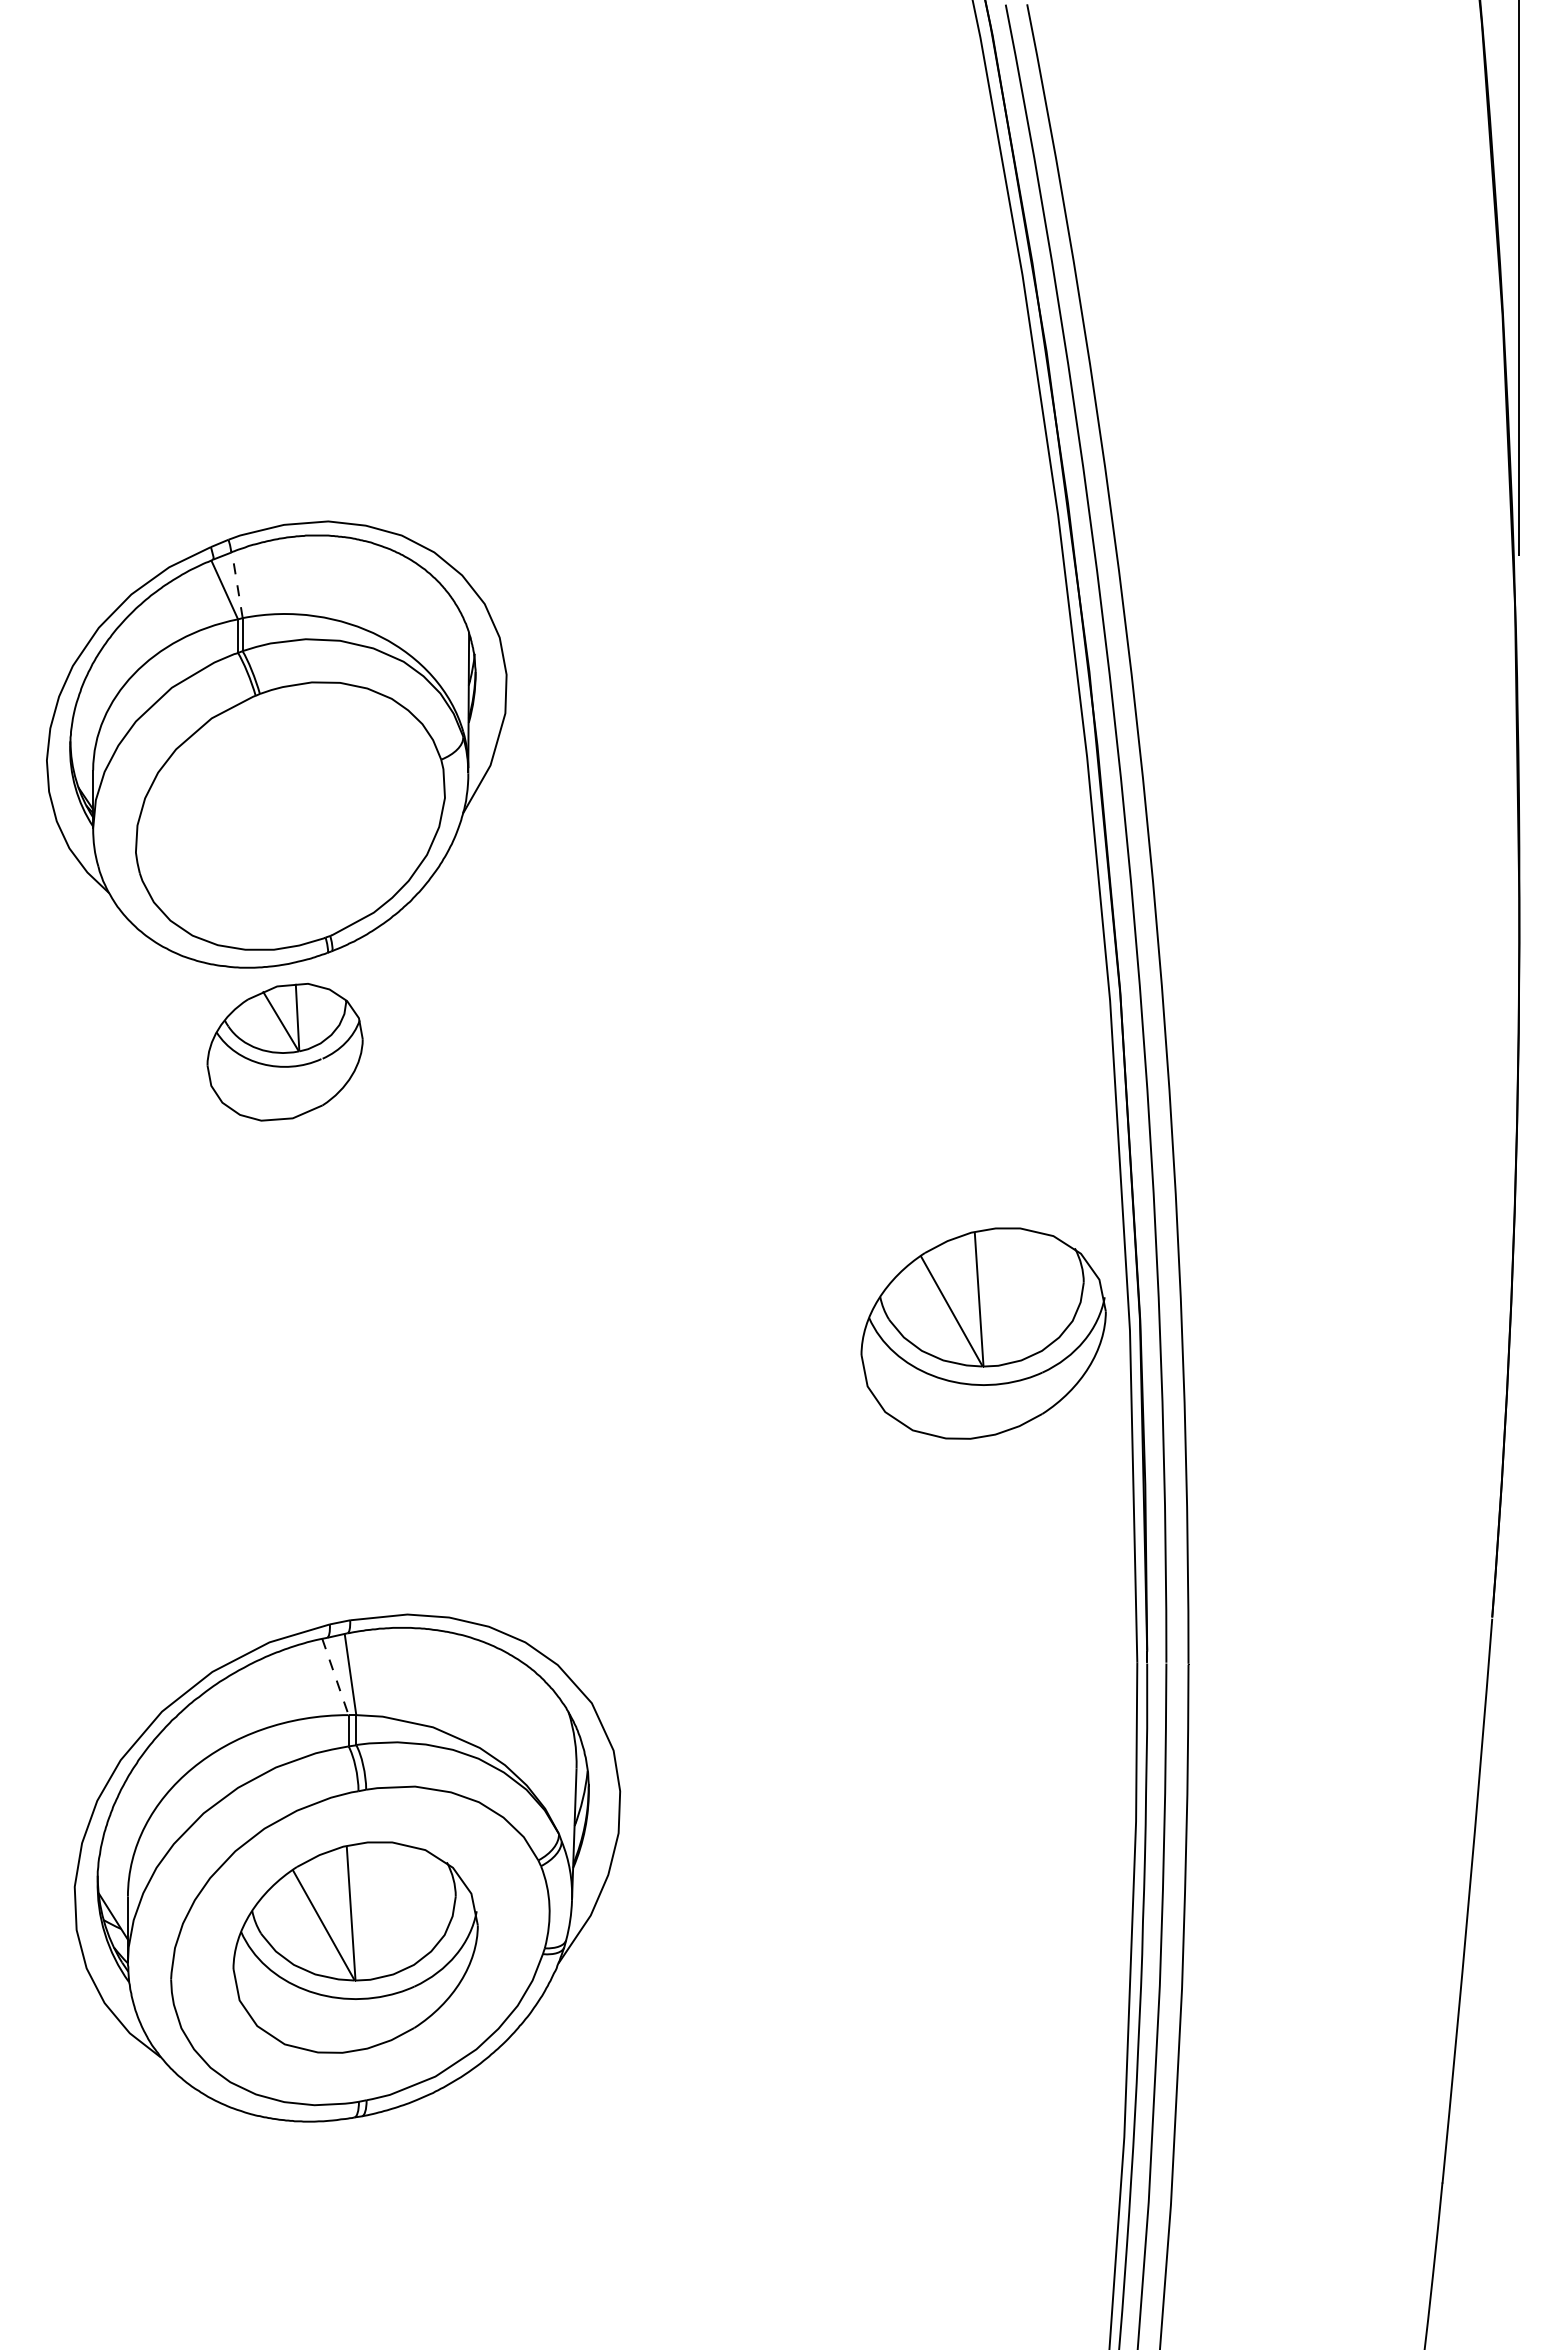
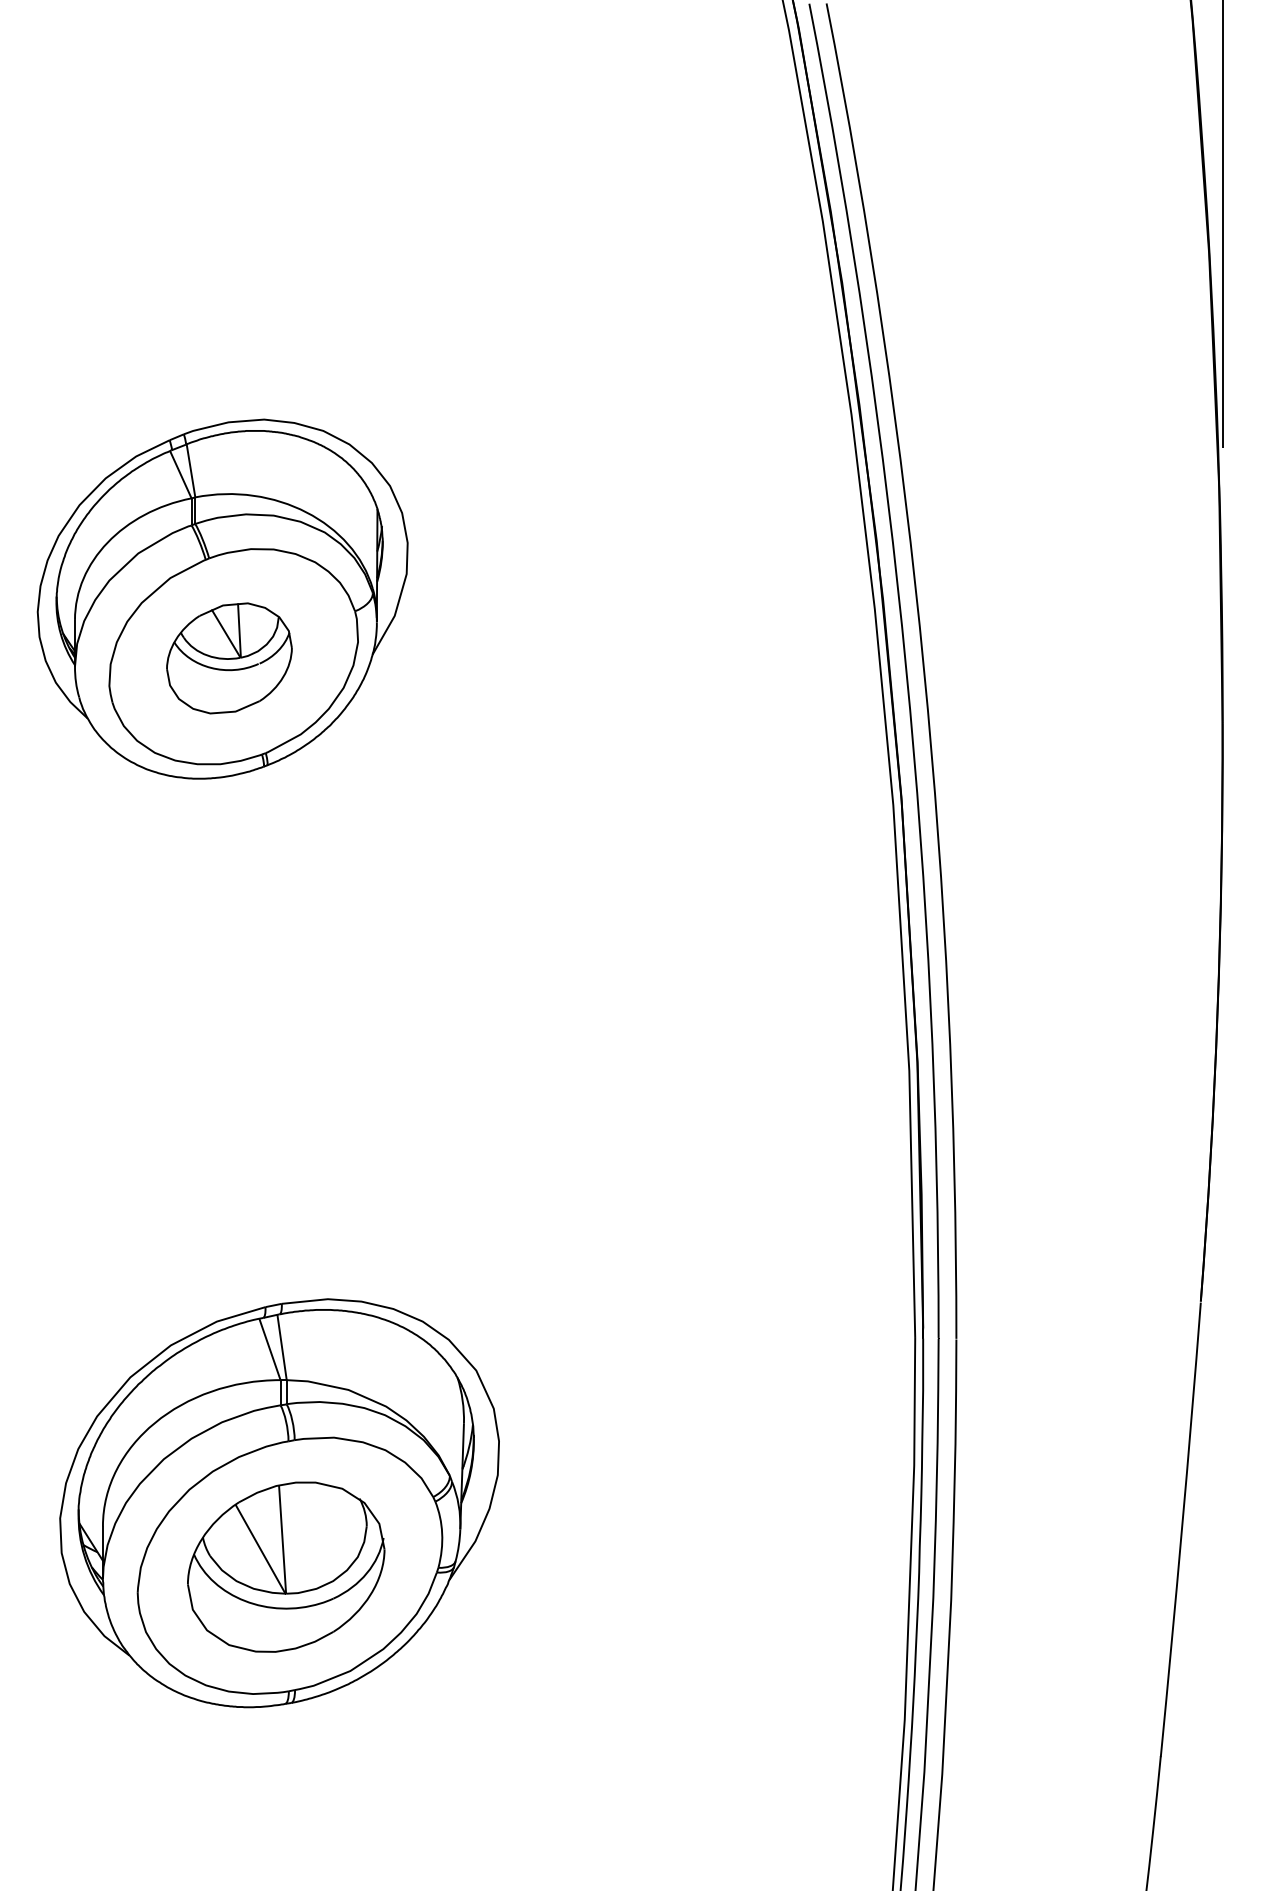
line: (237, 585) -> (191, 471), dashed -> solid
part: (284, 1052) -> (228, 658), moved
part: (983, 1333) -> (791, 1073), removed
line: (335, 1677) -> (269, 1349), dashed -> solid

